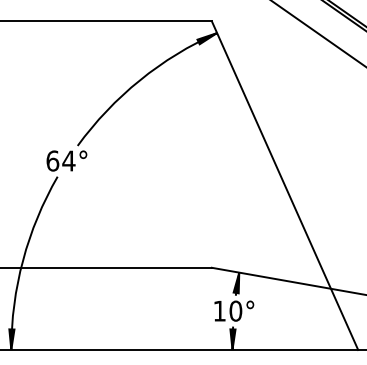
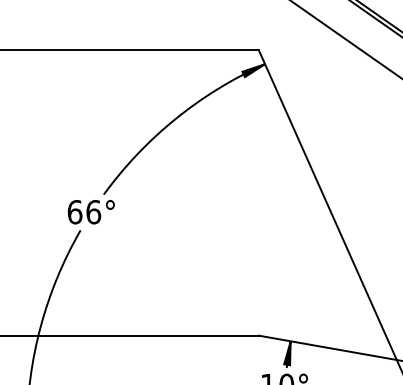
text: (68, 160) -> (93, 211), 64° -> 66°

